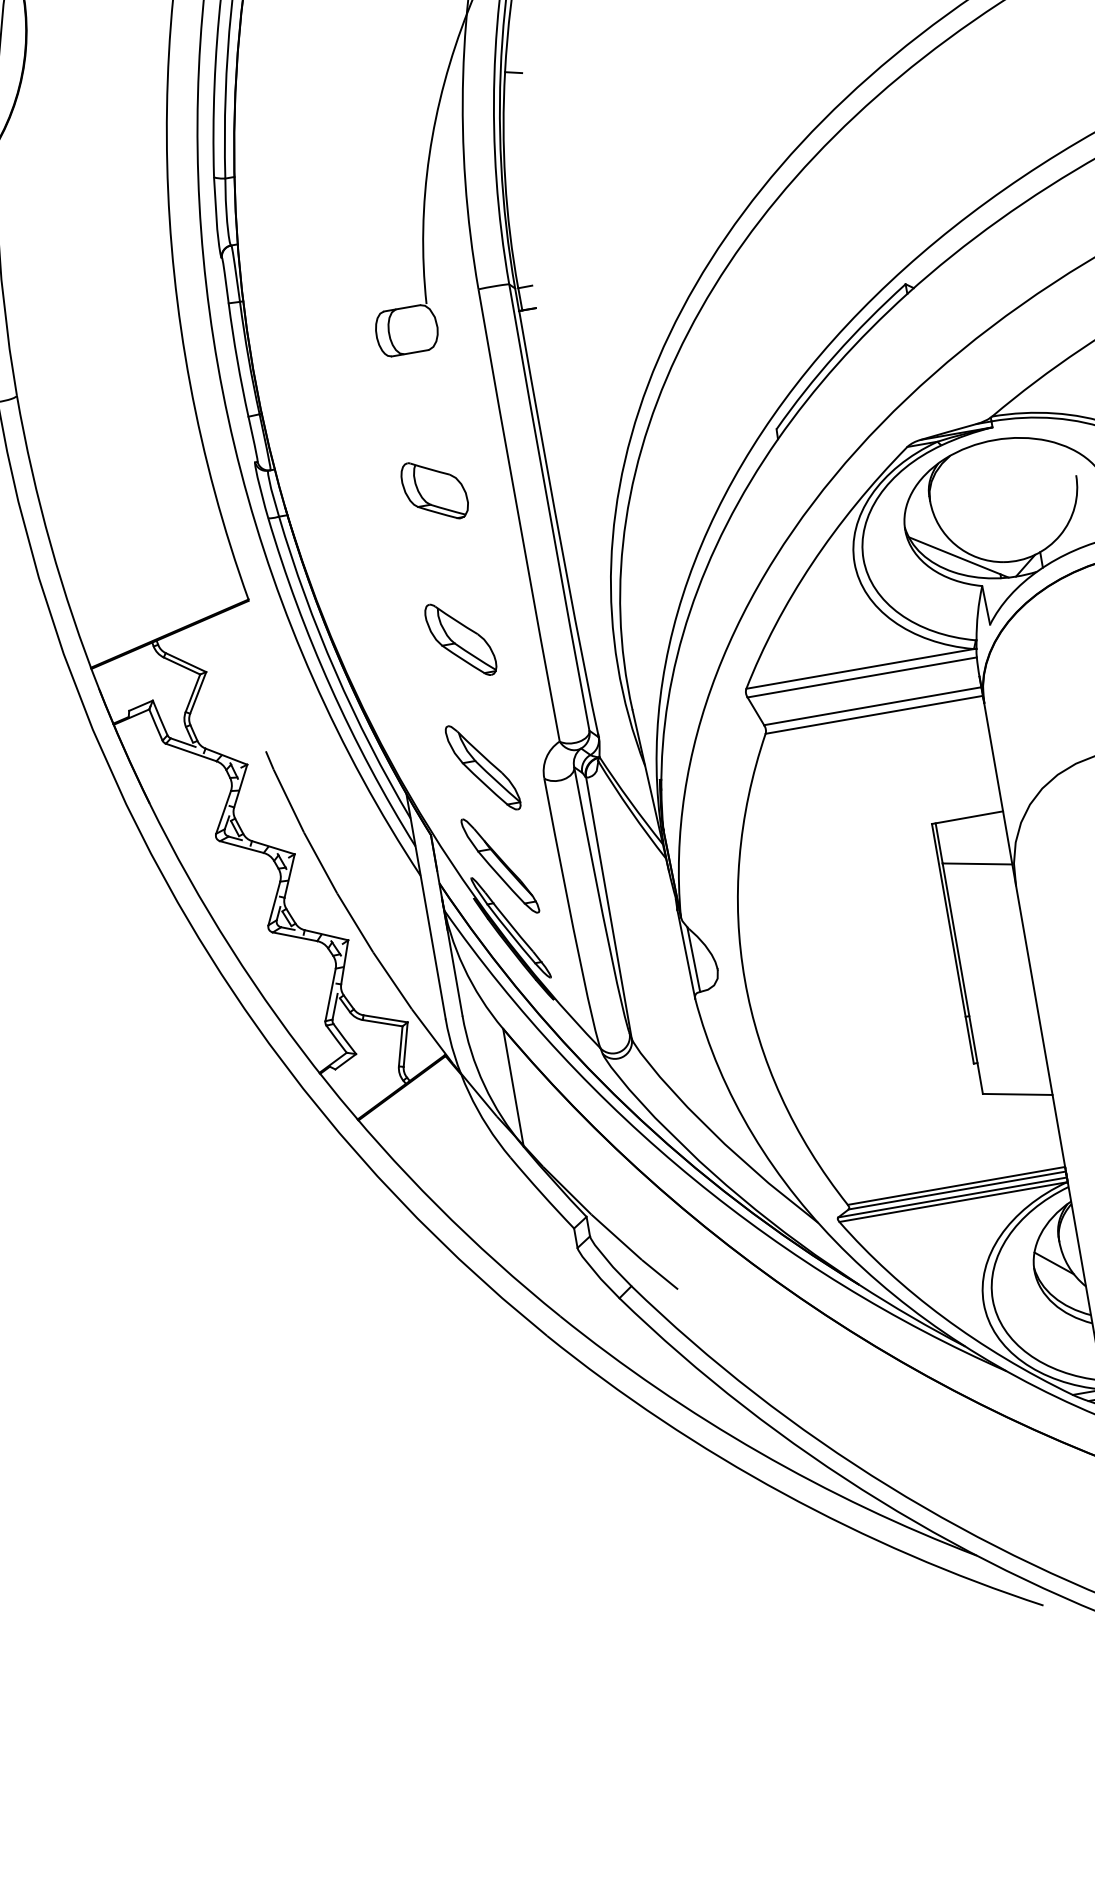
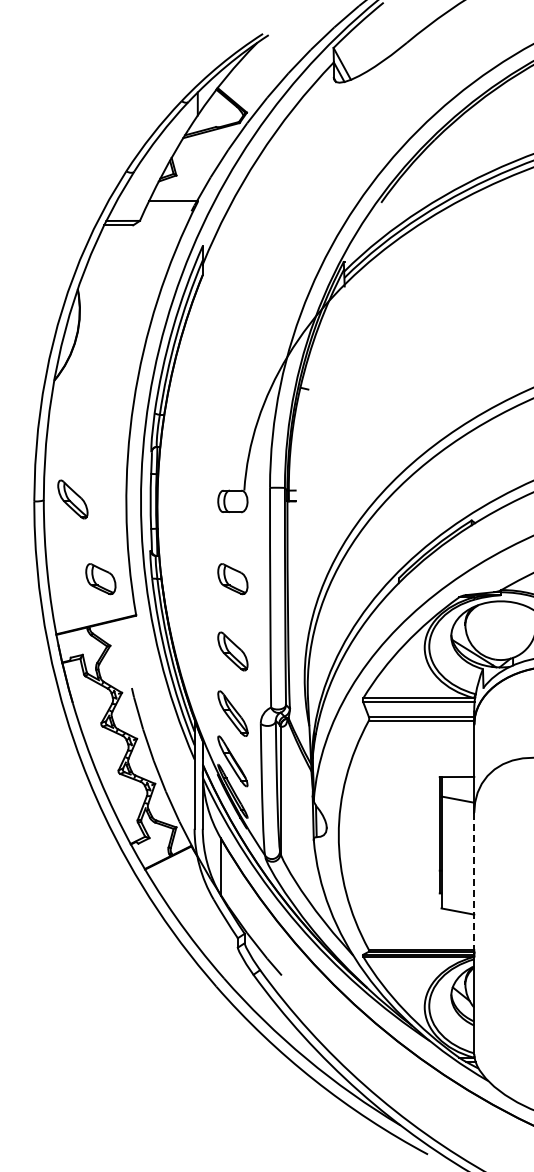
part: (75, 384) -> (72, 499), added
part: (162, 539) -> (100, 579), added
line: (1041, 1026) -> (474, 881), solid -> dashed

